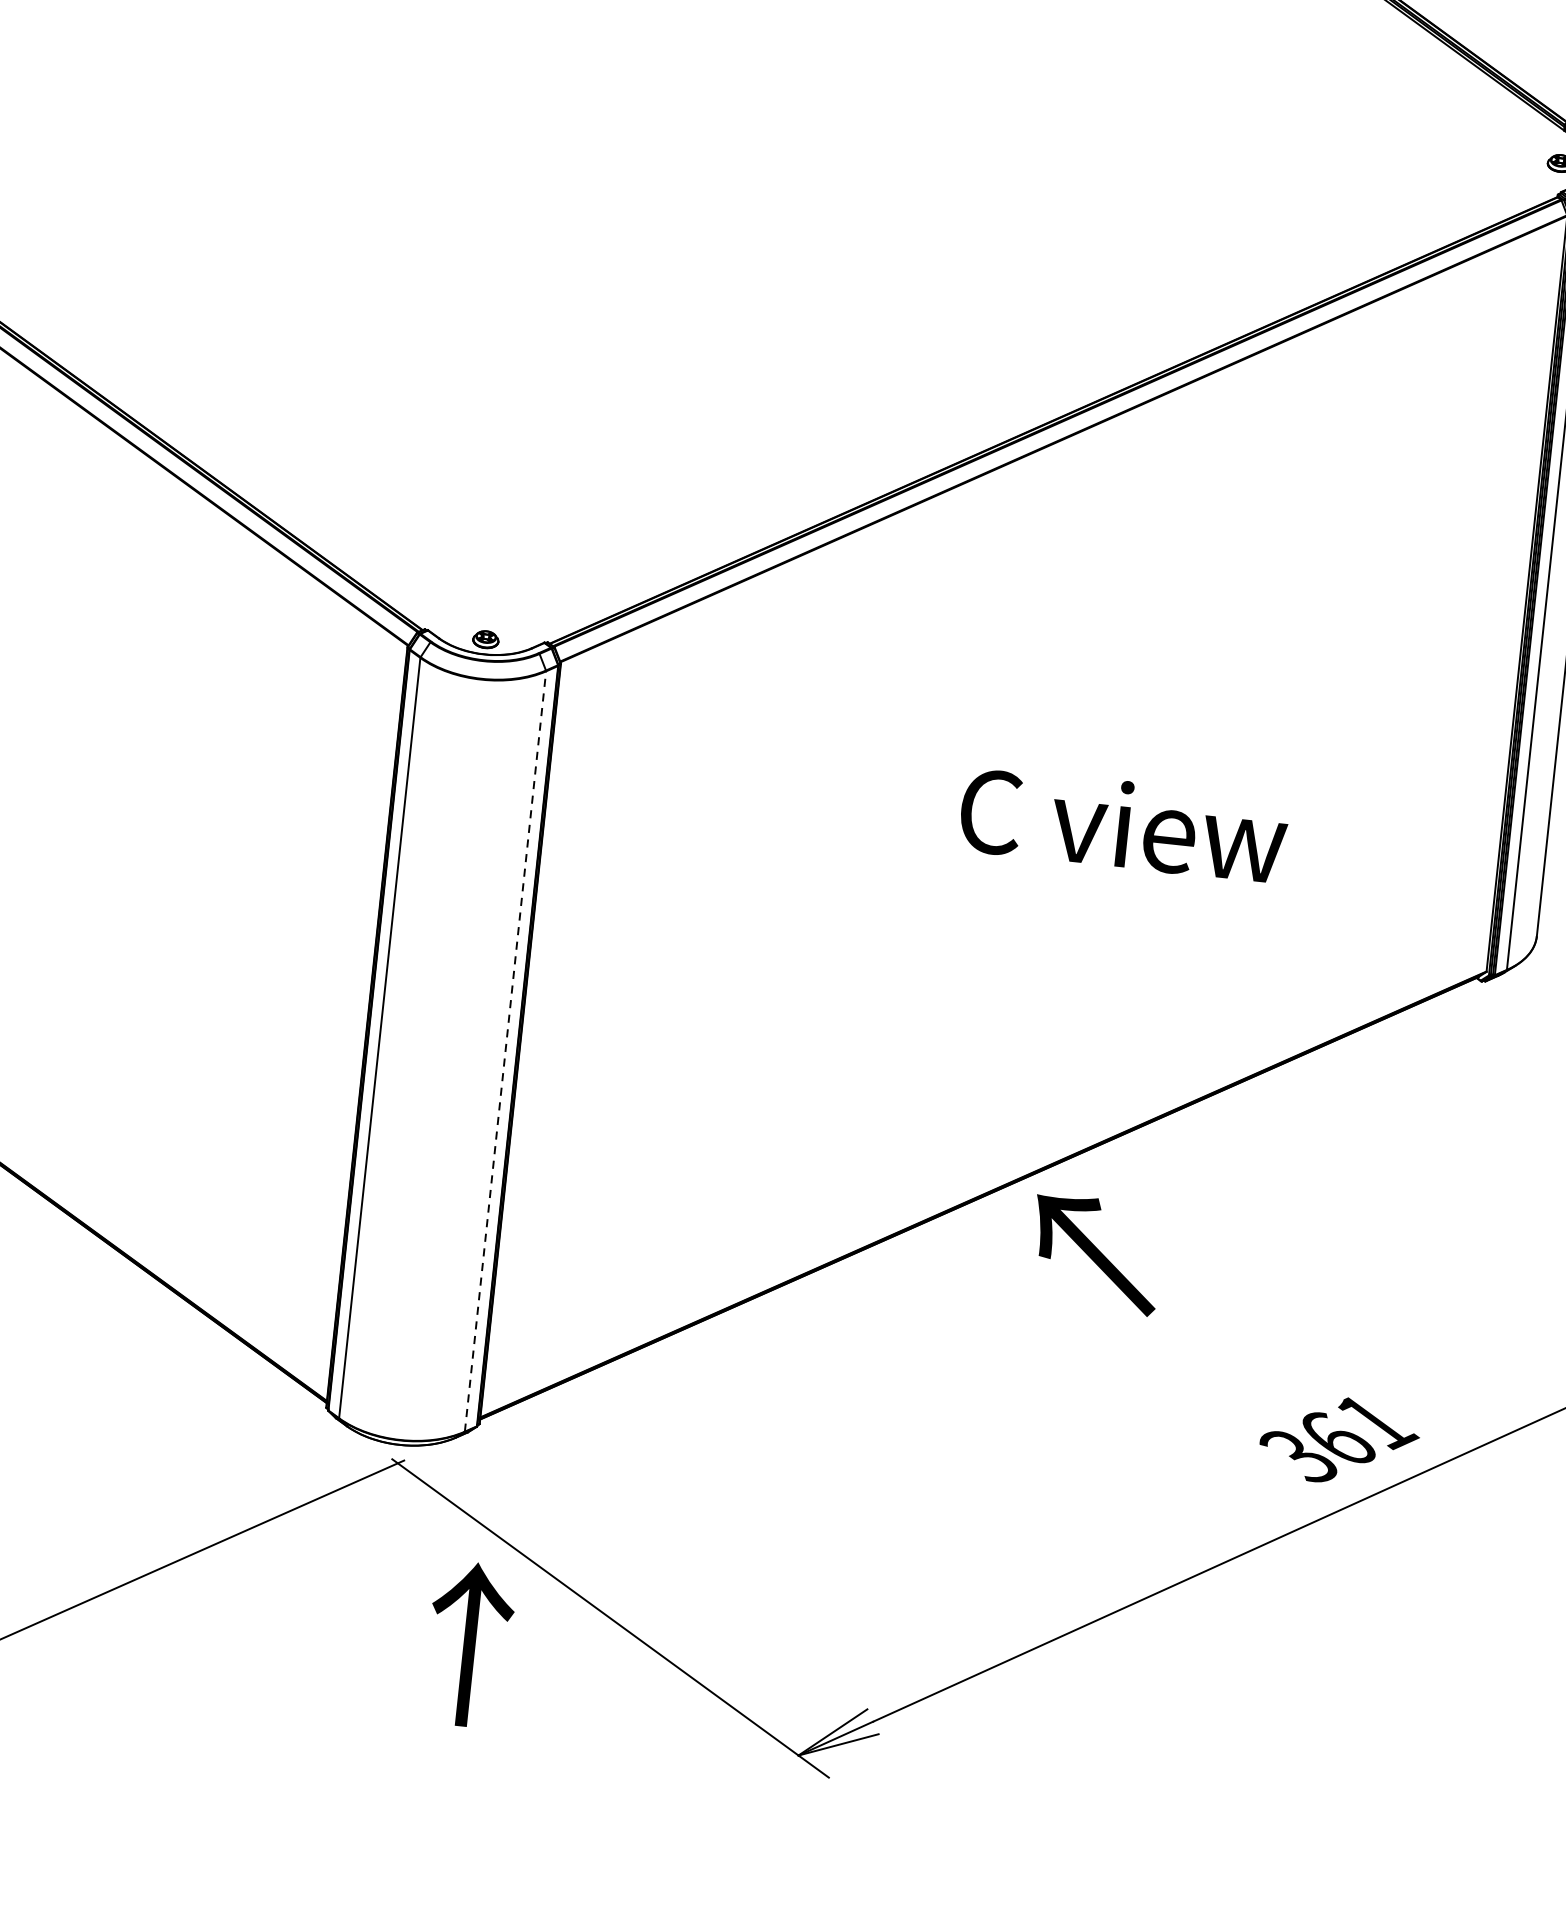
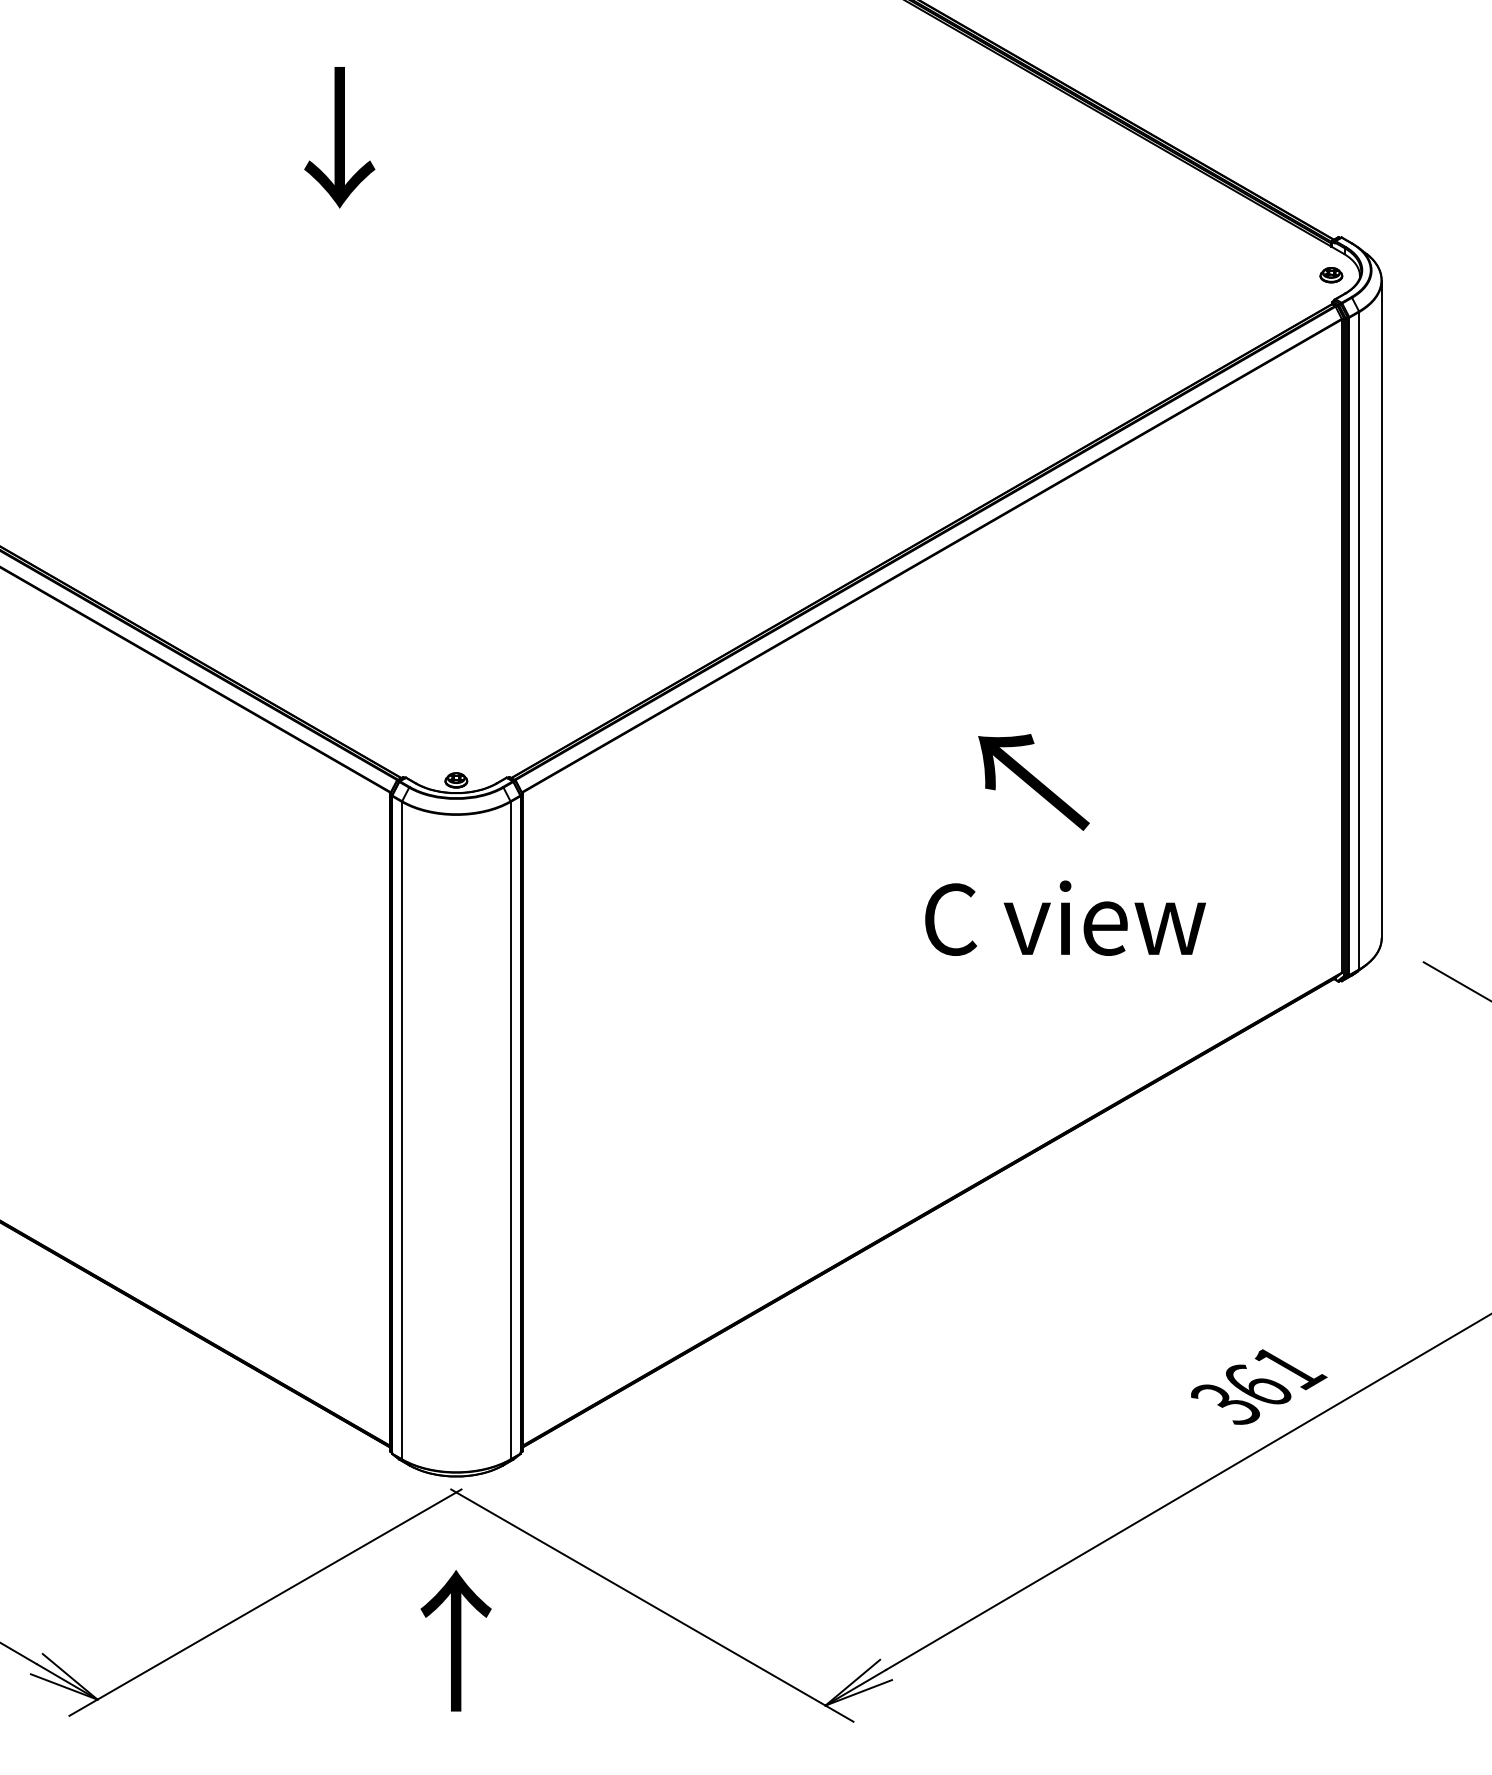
text: (1123, 823) -> (1065, 917), moved
line: (505, 1051) -> (510, 1130), dashed -> solid
text: (1095, 1254) -> (1033, 782), moved
text: (468, 1644) -> (455, 1640), moved

